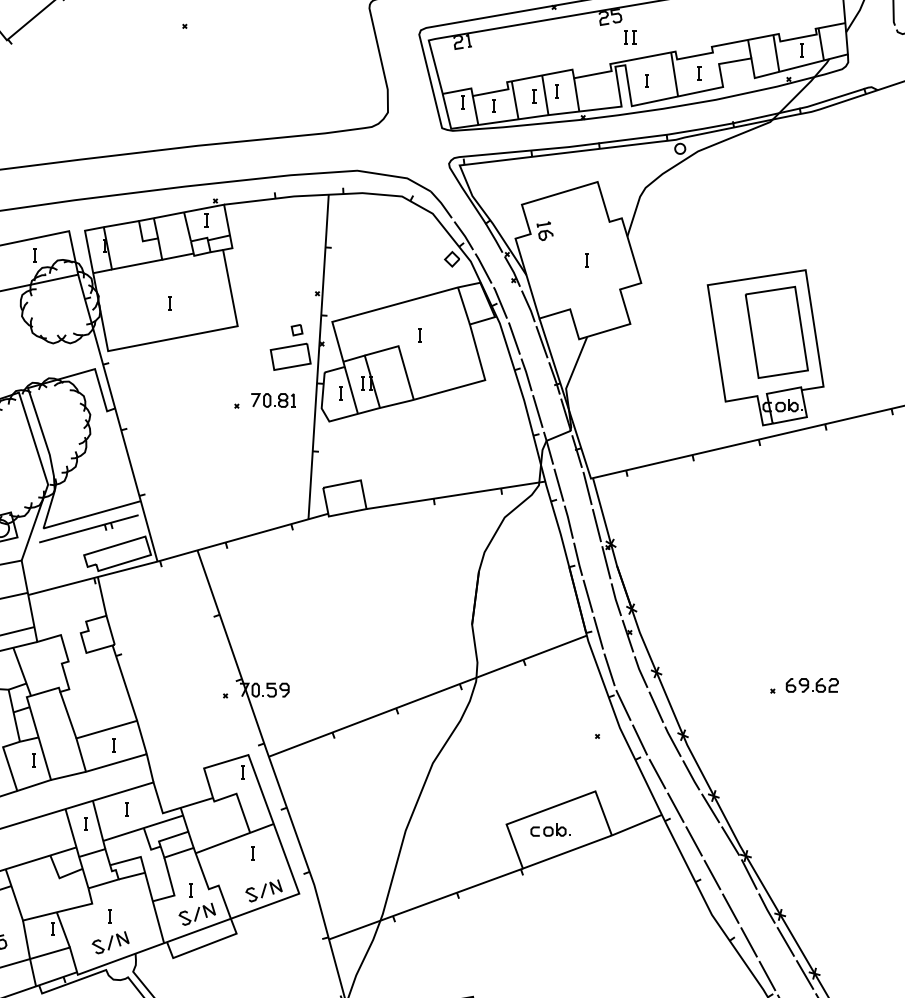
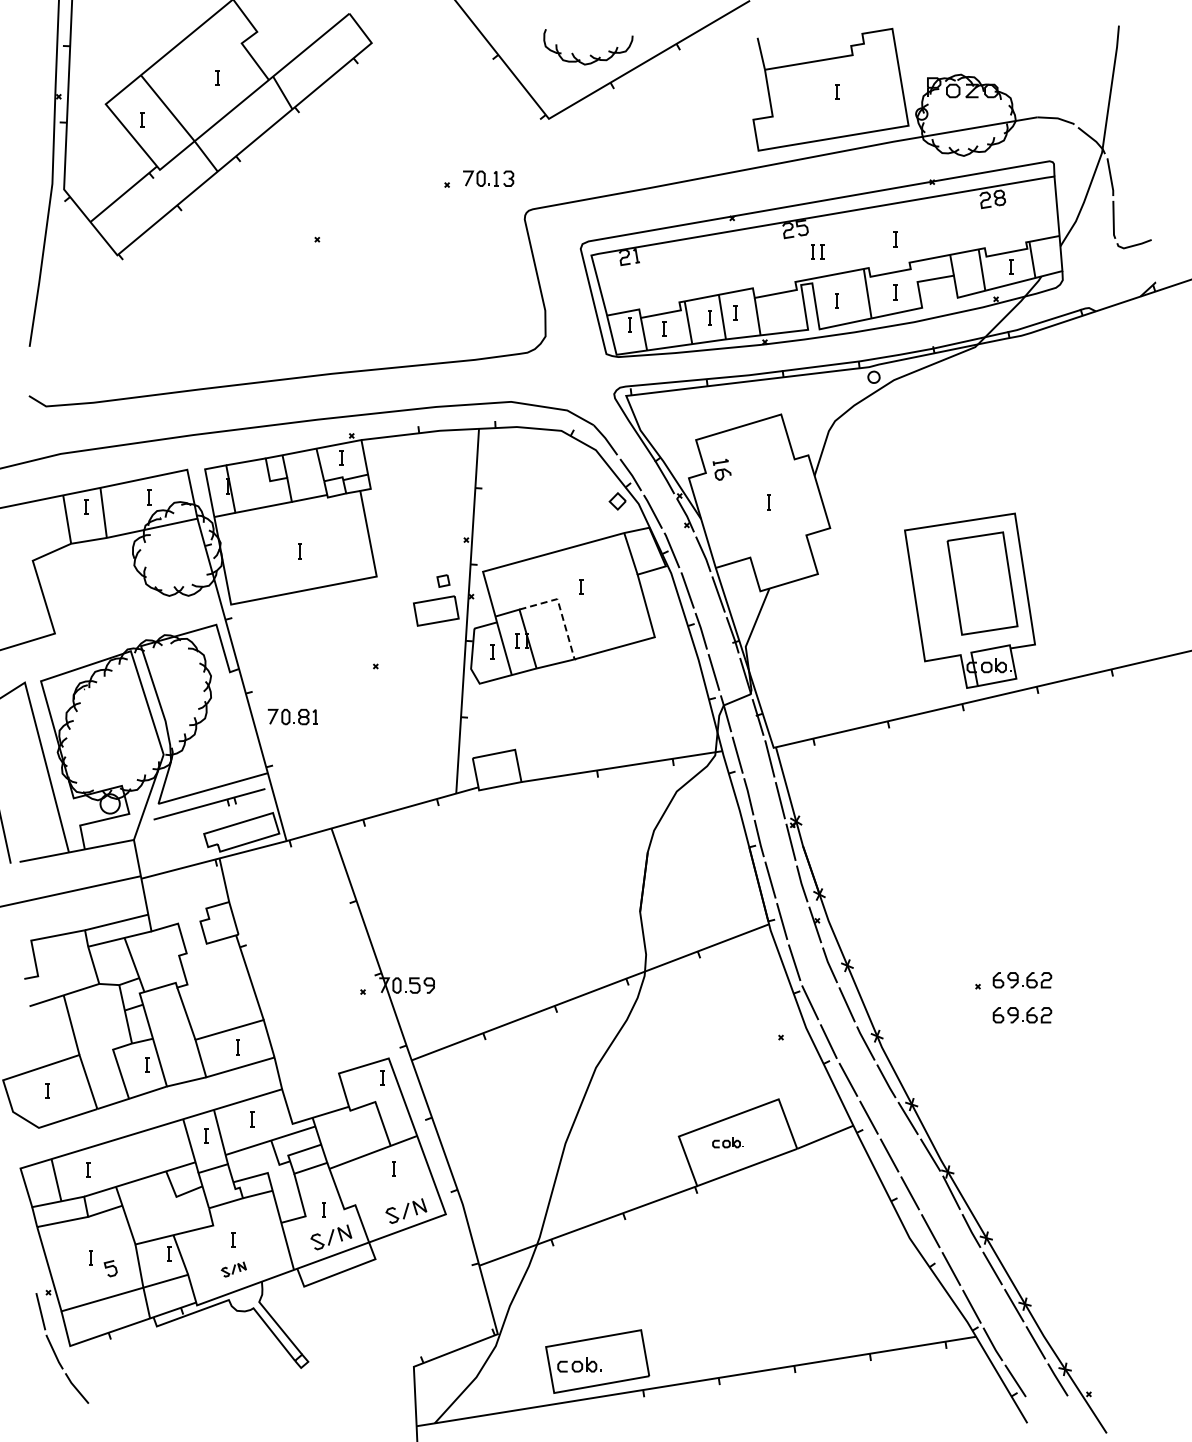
part: (699, 26) -> (895, 239), added
line: (401, 356) -> (560, 610), solid -> dashed
part: (273, 399) -> (292, 716), moved
part: (812, 716) -> (1022, 1015), added
part: (549, 829) -> (727, 1142), size x0.7
part: (110, 942) -> (233, 1269), size x0.6

